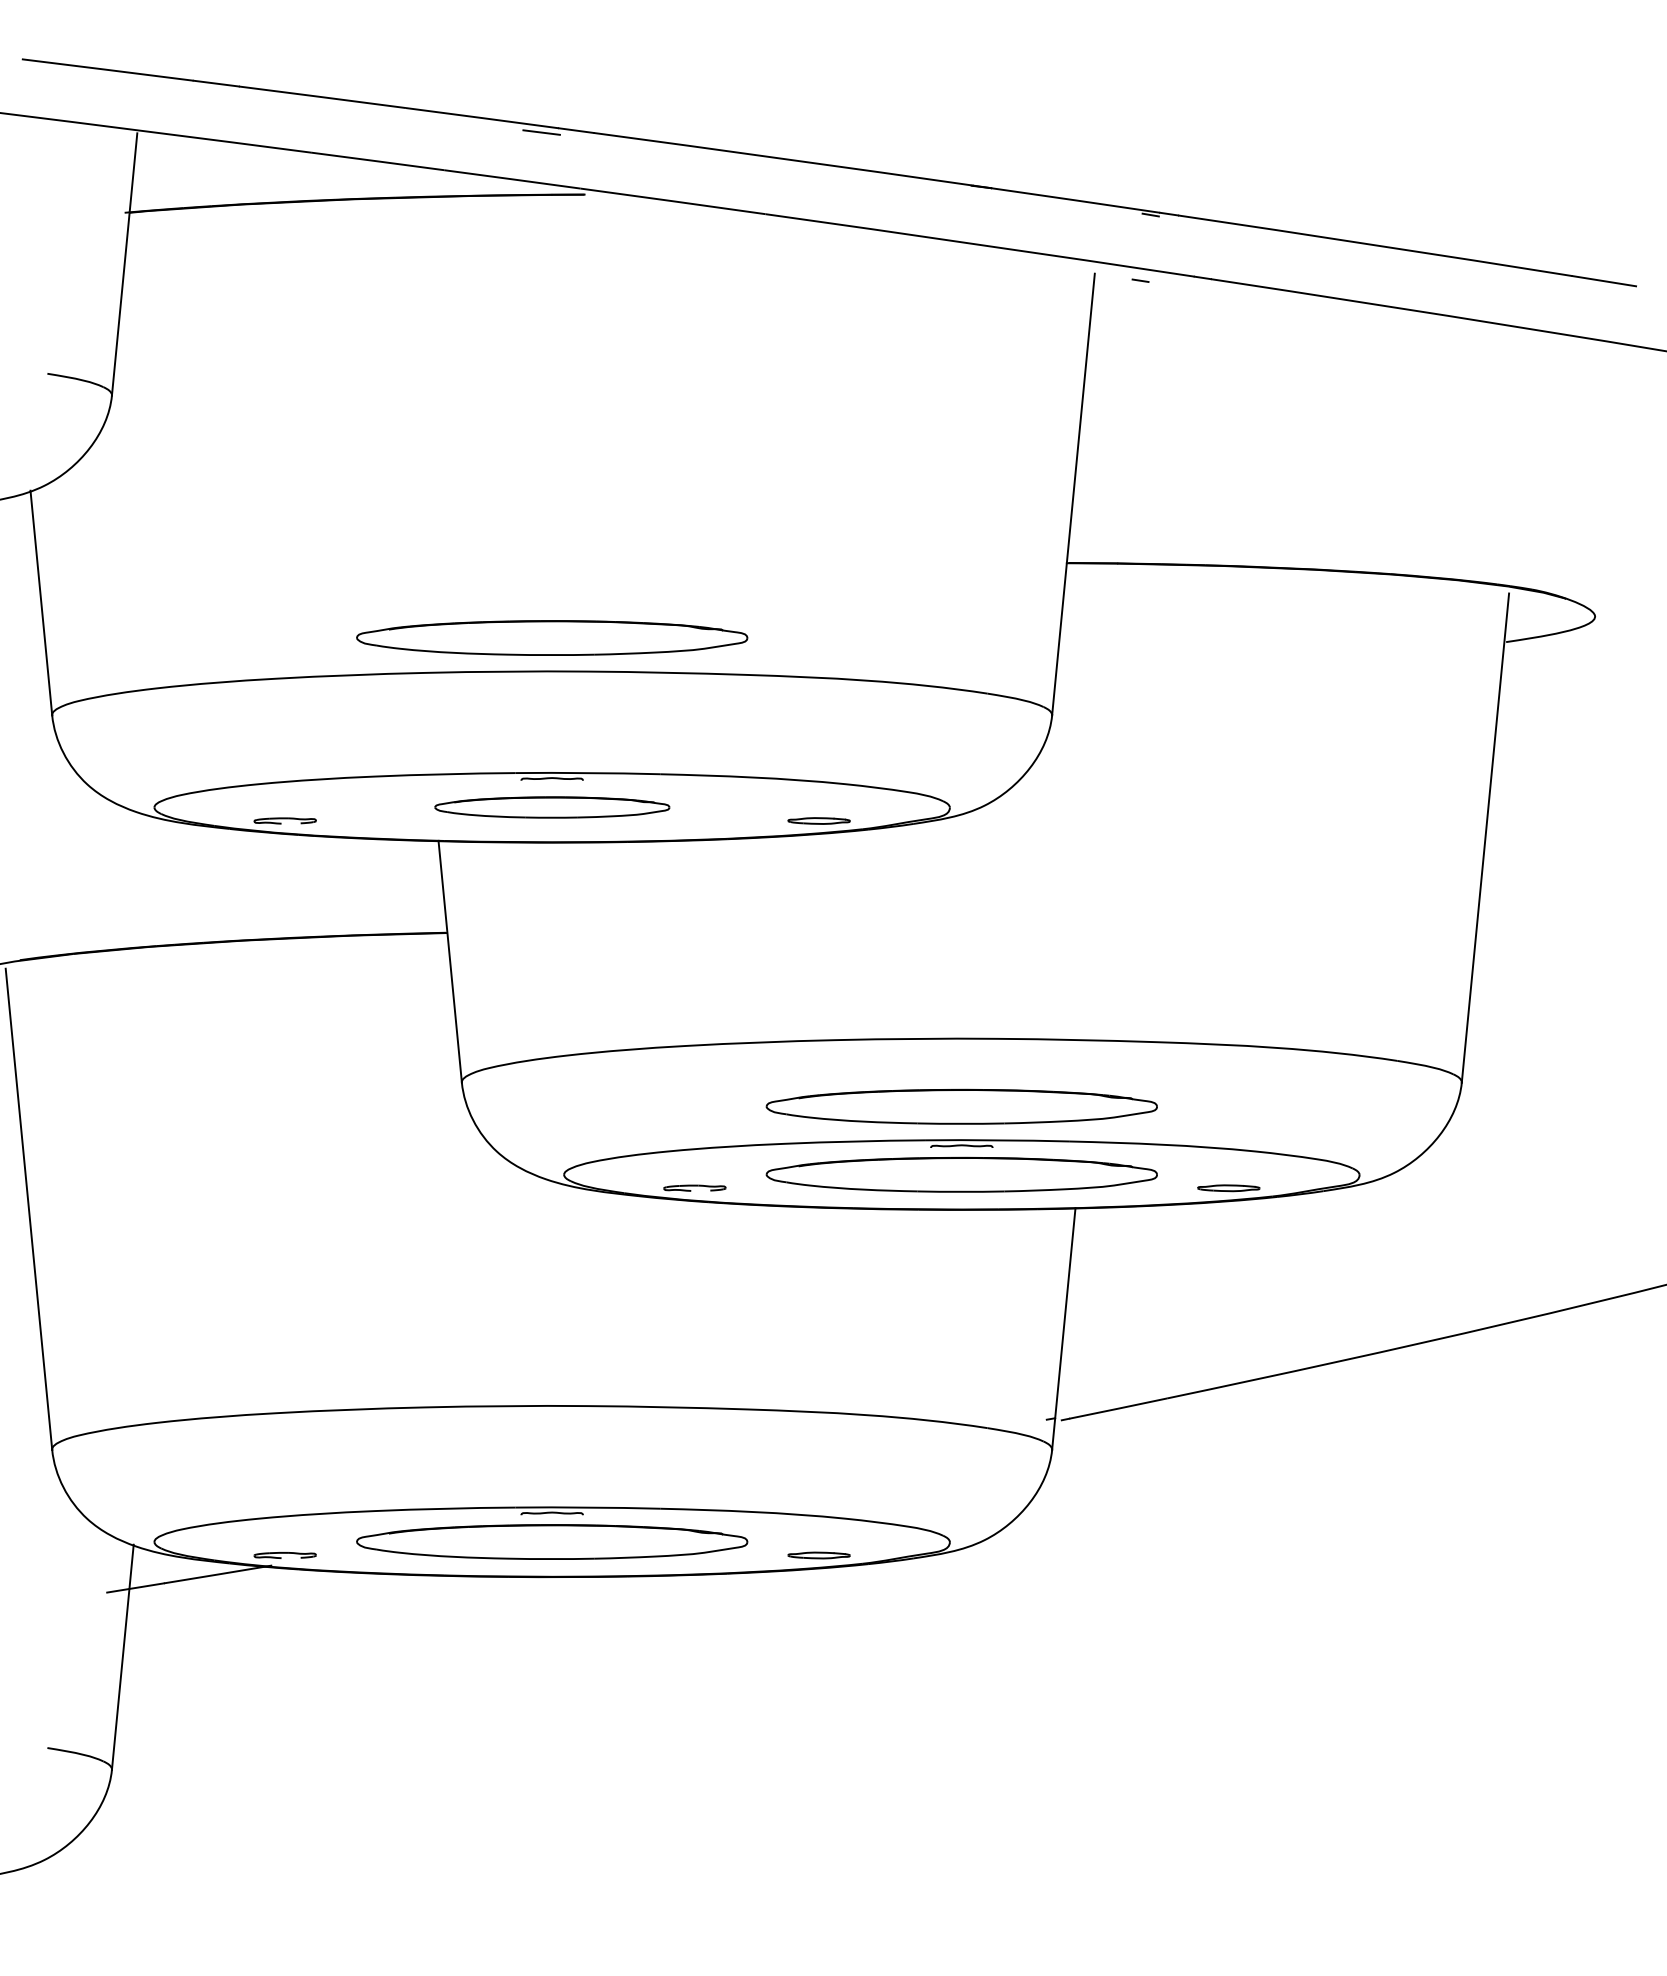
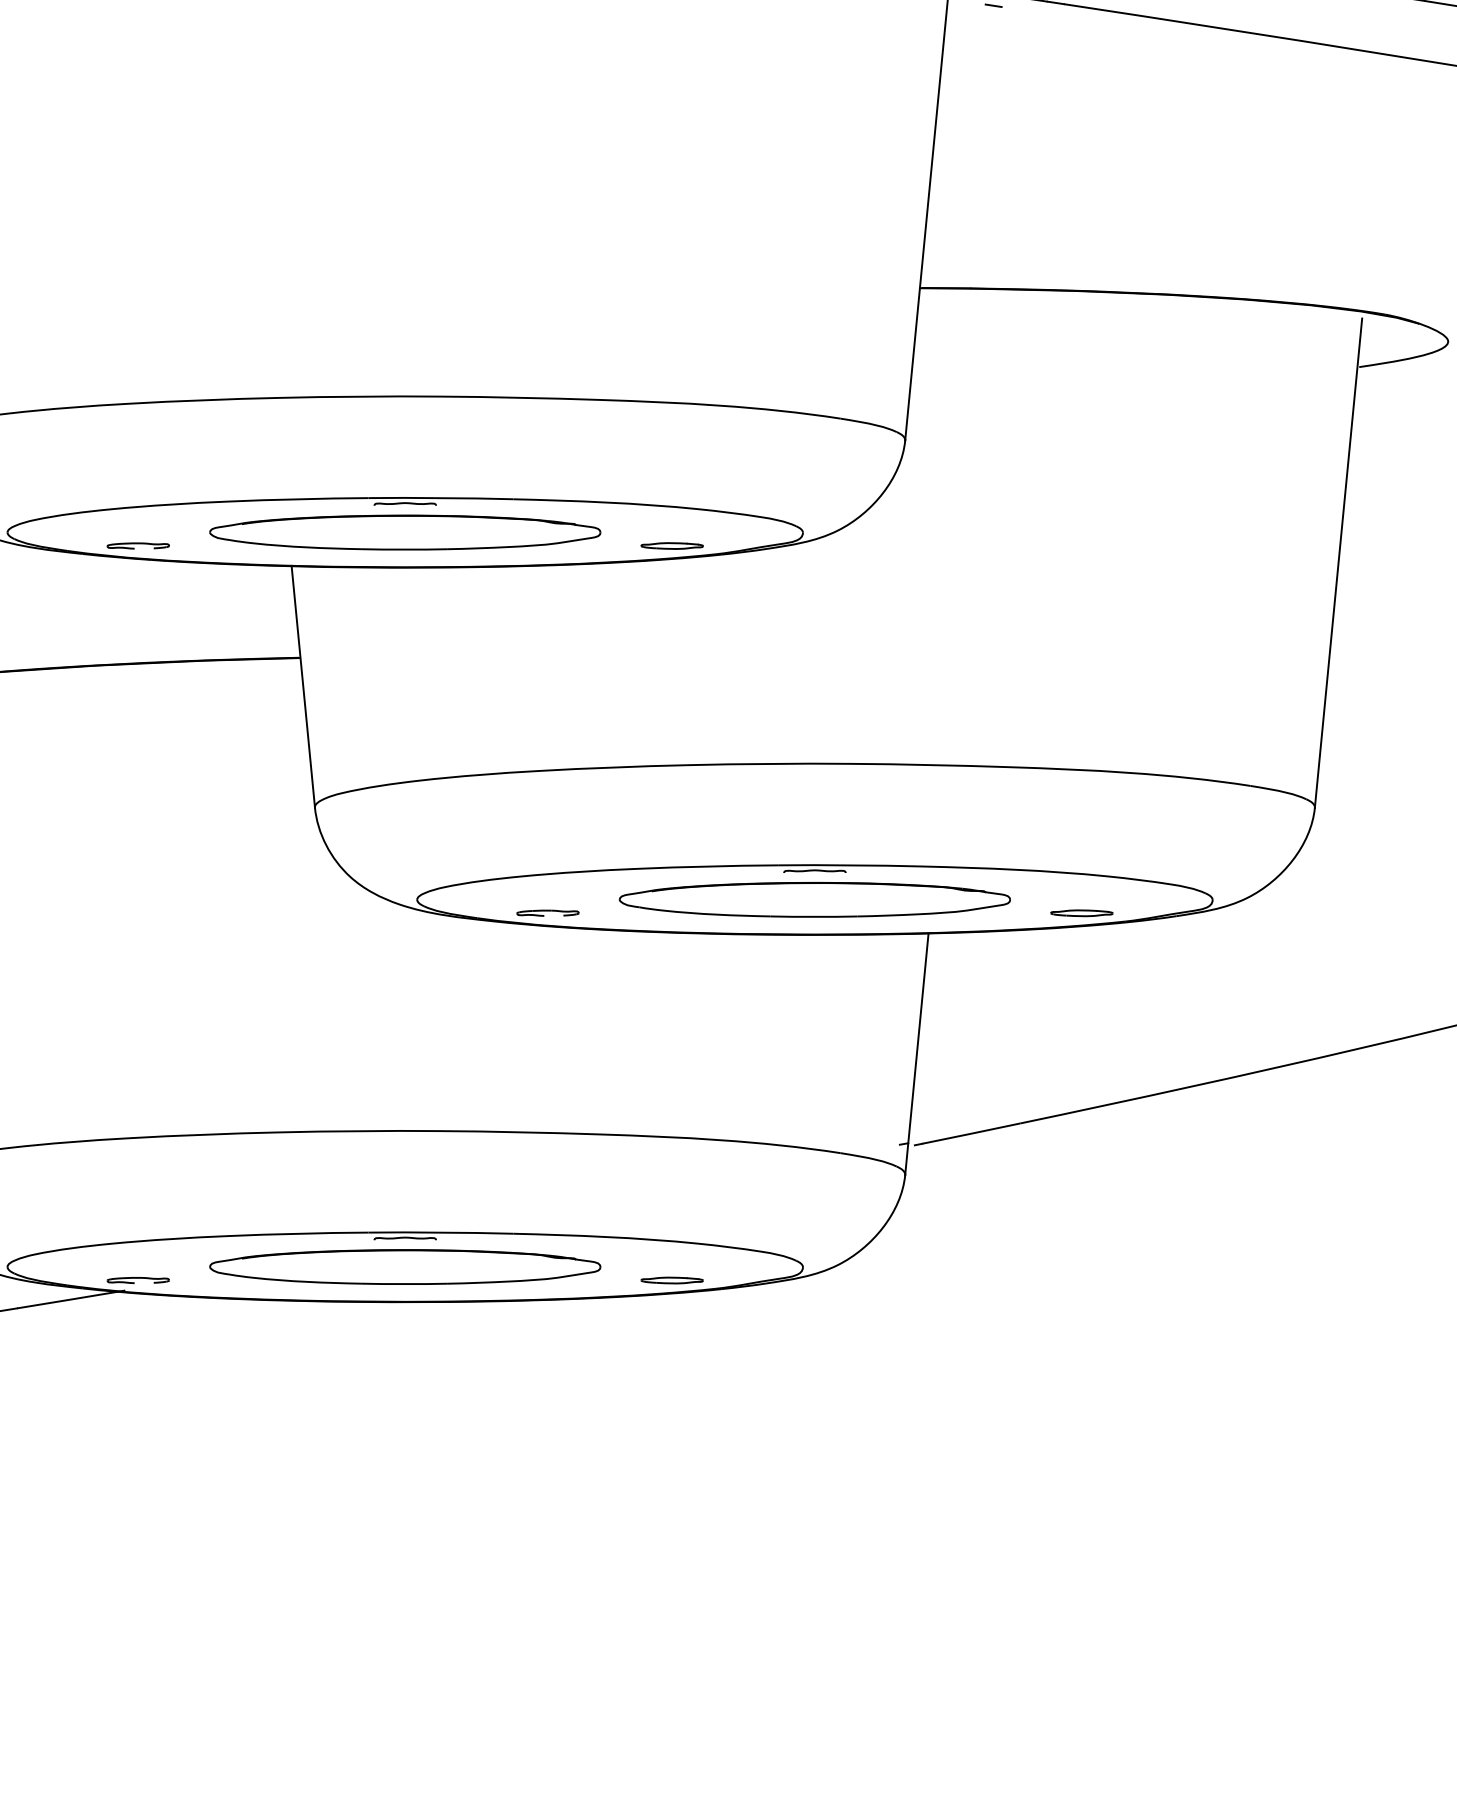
part: (552, 637) -> (405, 362), removed
part: (552, 807) -> (405, 532), size x1.67
part: (961, 1106) -> (814, 831), removed

